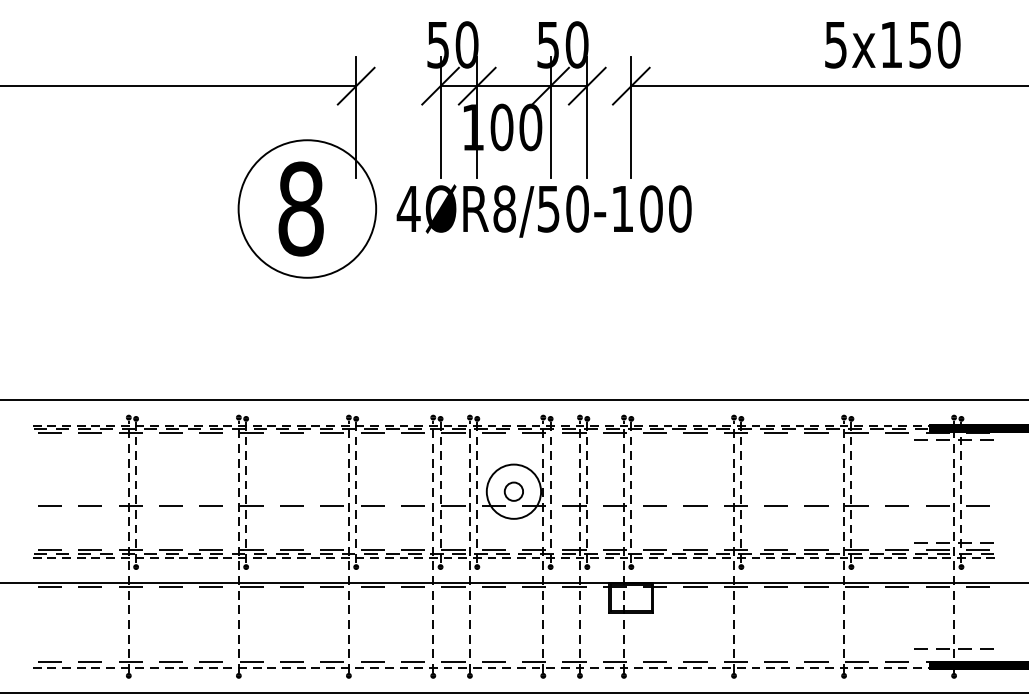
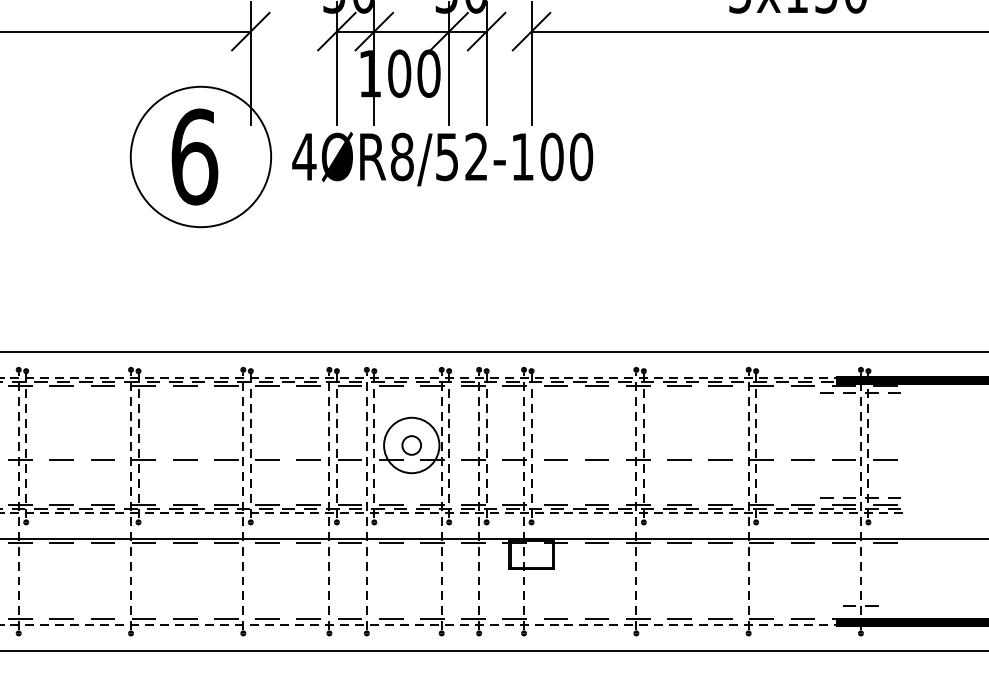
text: (301, 208) -> (194, 156), 8 -> 6
text: (577, 208) -> (476, 156), 4ØR8/50-100 -> 4ØR8/52-100
line: (920, 648) -> (826, 605), removed
line: (986, 648) -> (894, 605), removed

